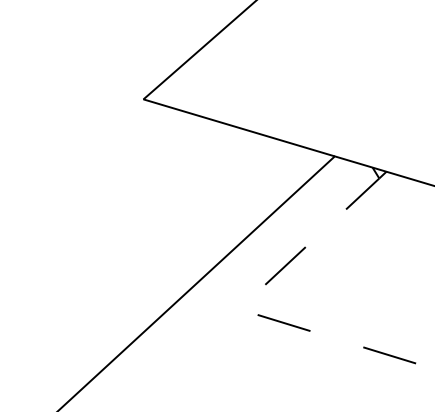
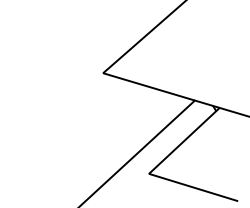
line: (240, 308) -> (149, 173), dashed -> solid

